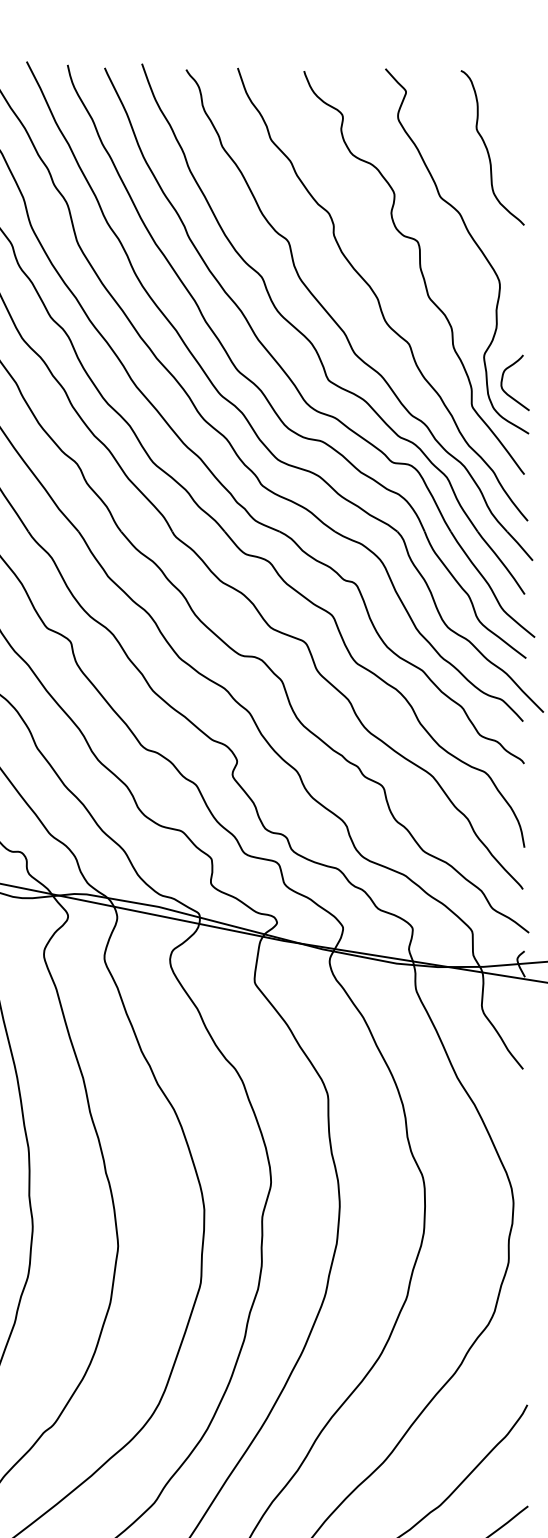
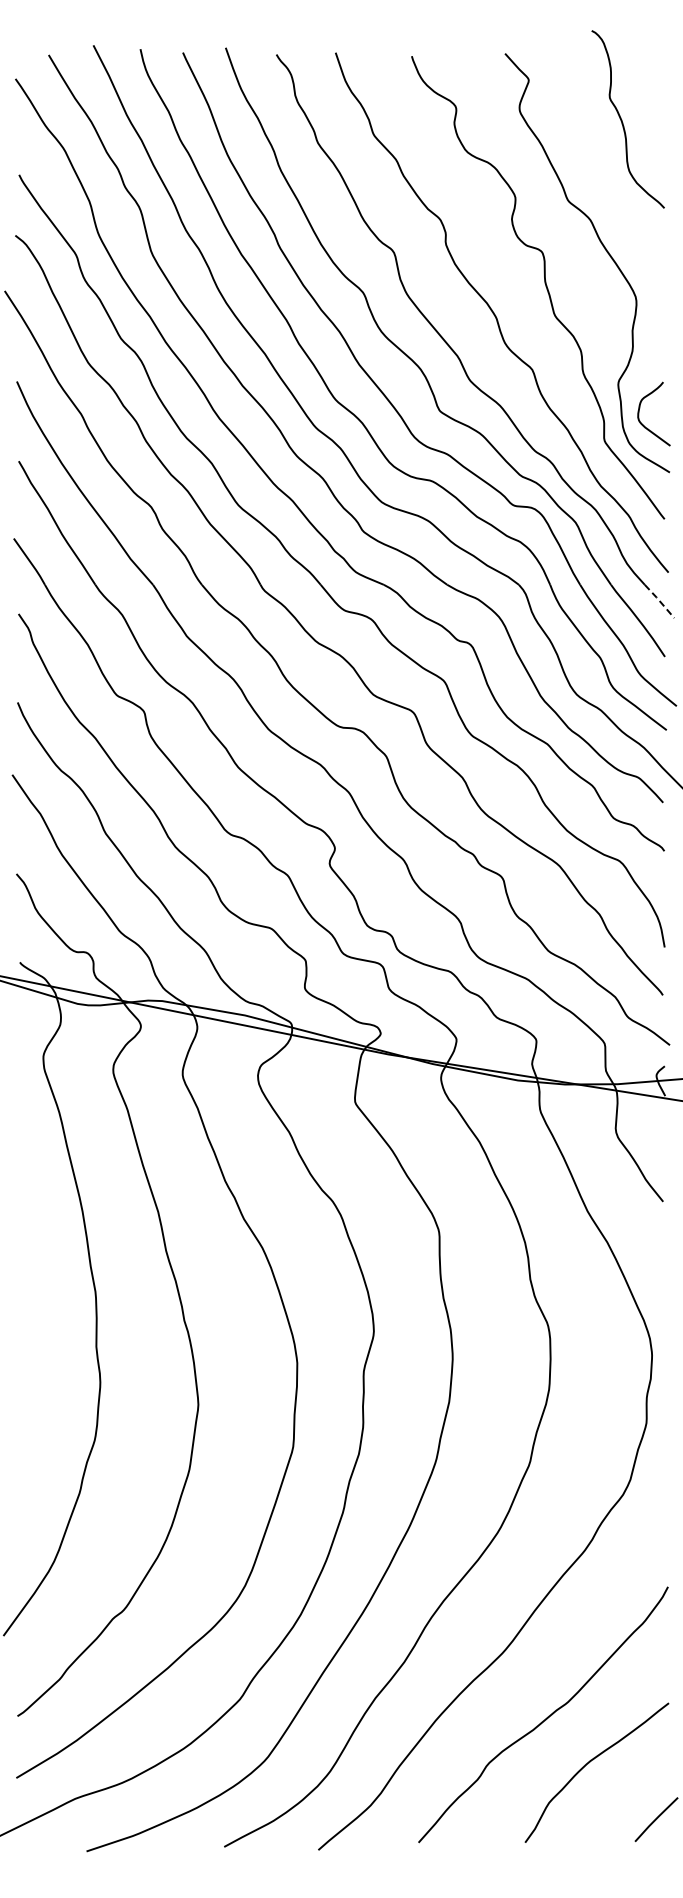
curve: (487, 148) -> (622, 119), moved
line: (519, 546) -> (659, 601), solid -> dashed

